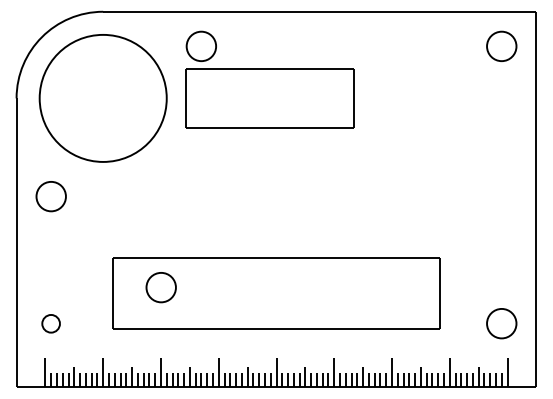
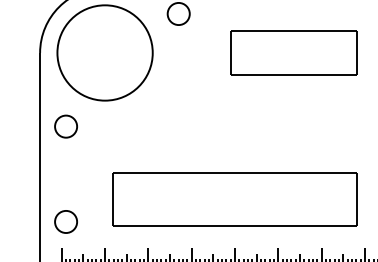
part: (269, 98) -> (294, 53), moved
part: (160, 287) -> (148, 194), removed
part: (50, 323) -> (65, 221), size x1.67

